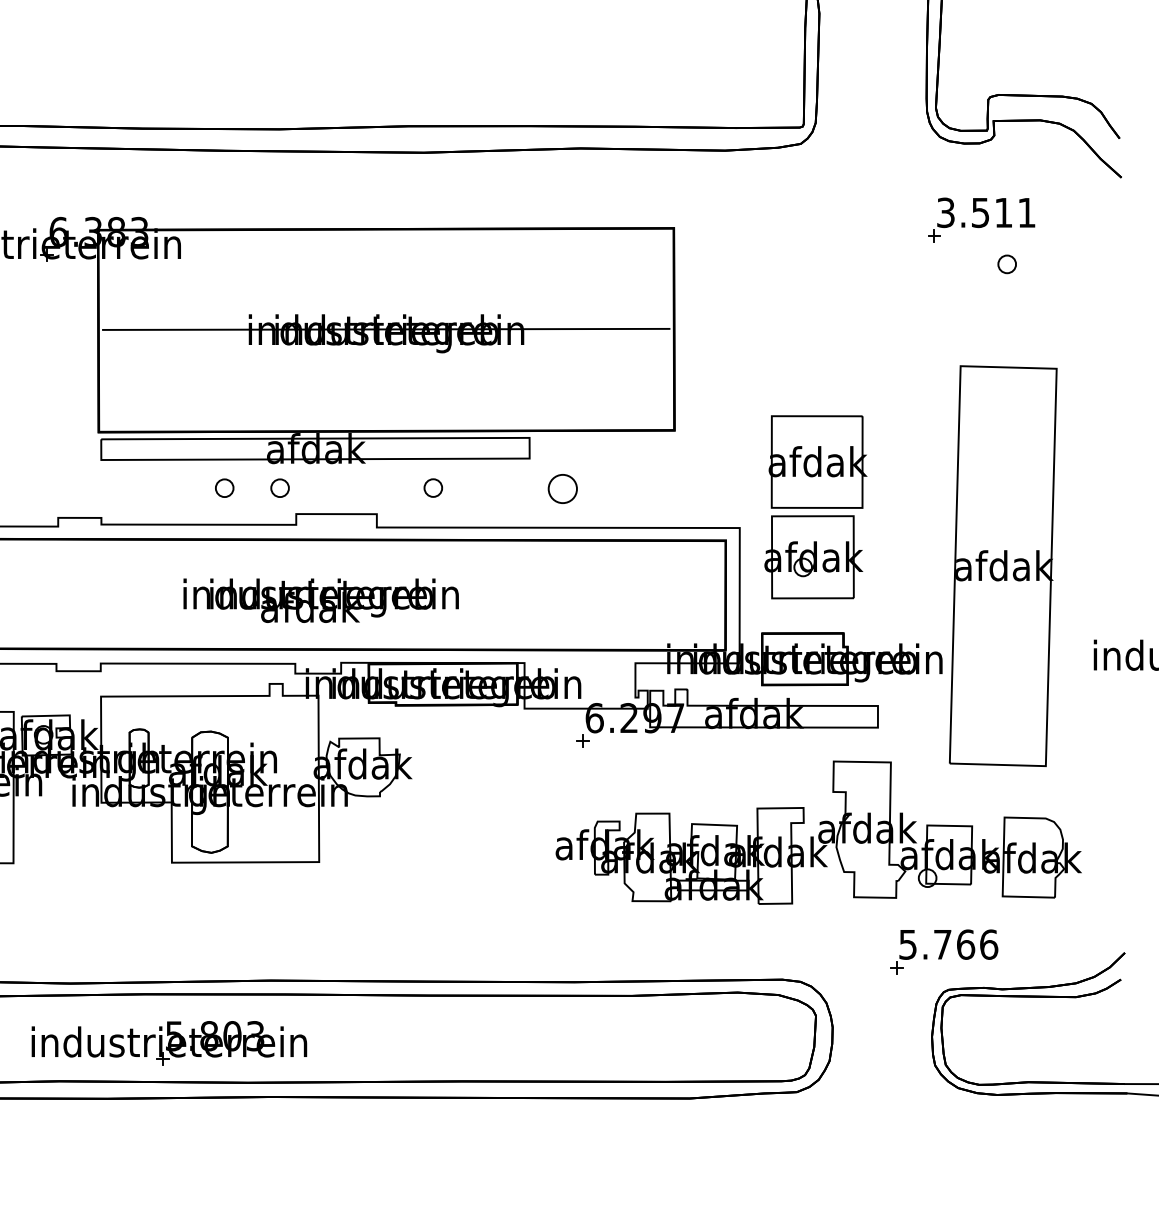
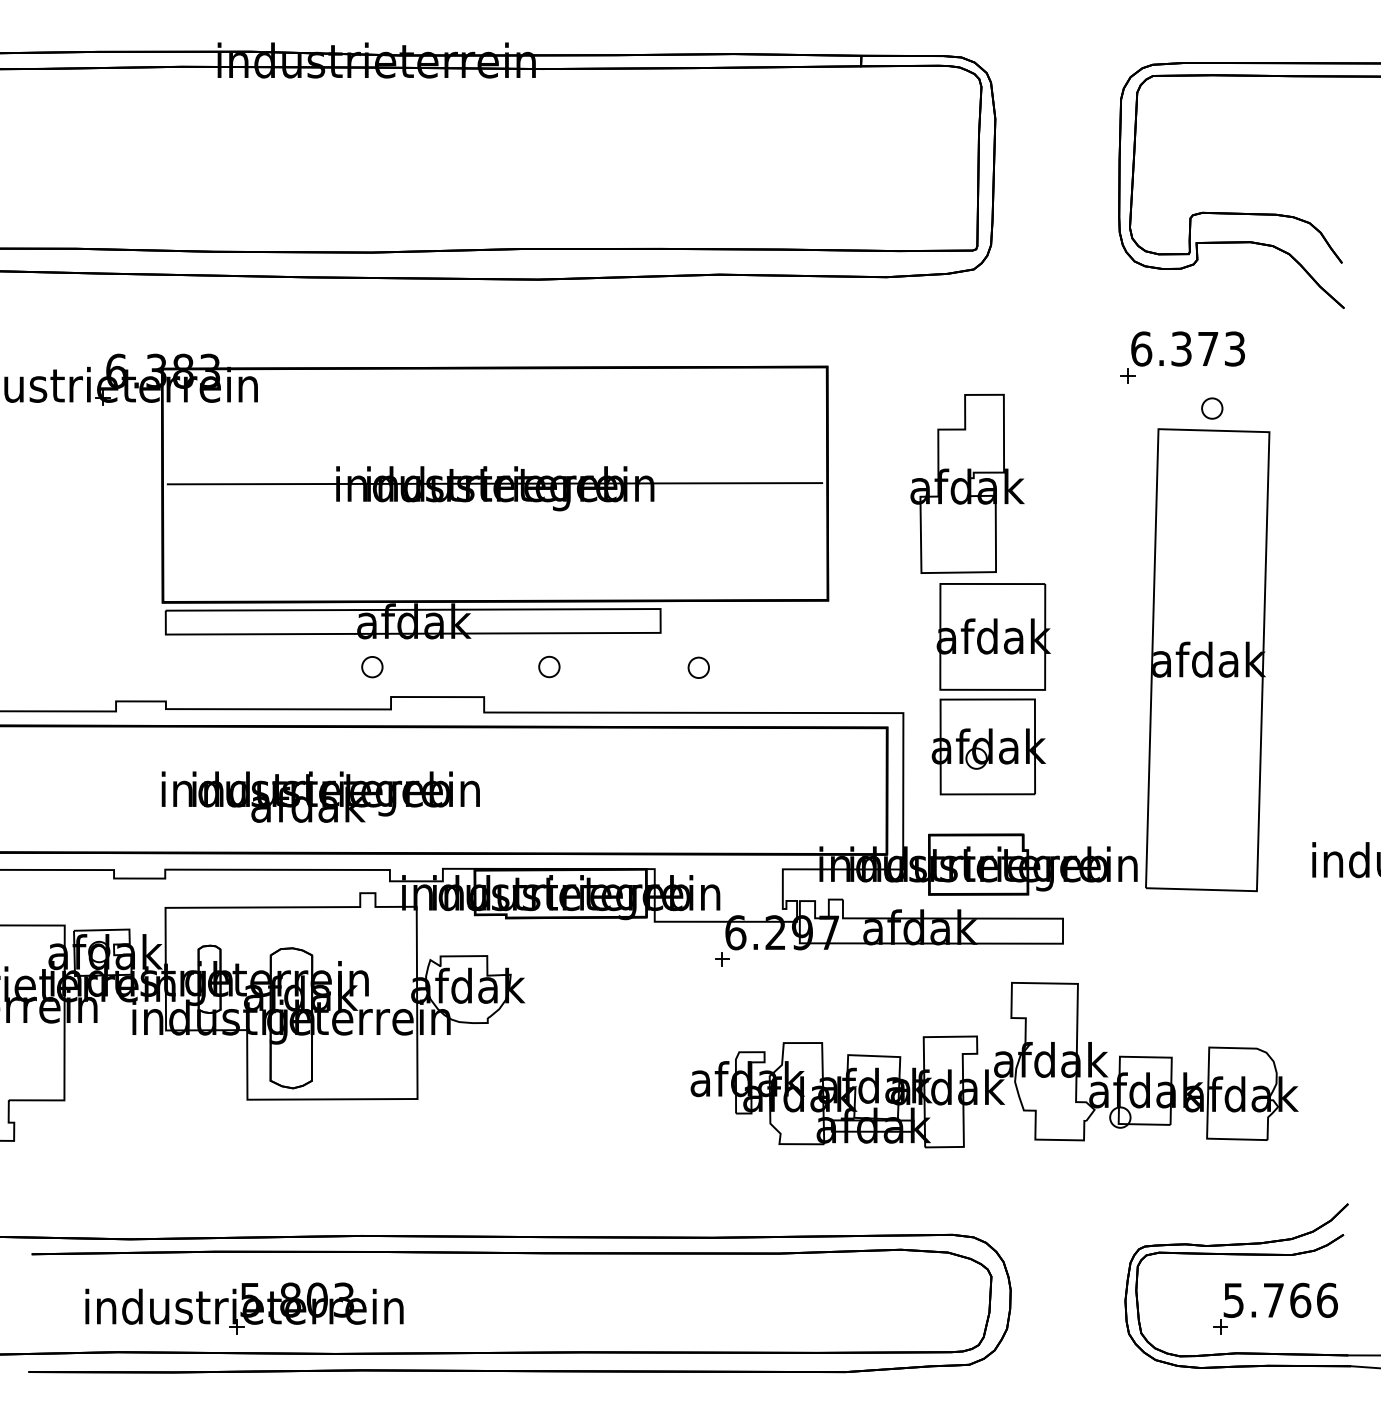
text: (985, 212) -> (1187, 348), 3.511 -> 6.373
part: (795, 329) -> (967, 483), added
part: (224, 488) -> (308, 667), removed
part: (562, 488) -> (698, 667), size x0.62
part: (1003, 566) -> (1207, 660), moved
text: (320, 600) -> (320, 796), moved
part: (944, 951) -> (1275, 1308), moved

